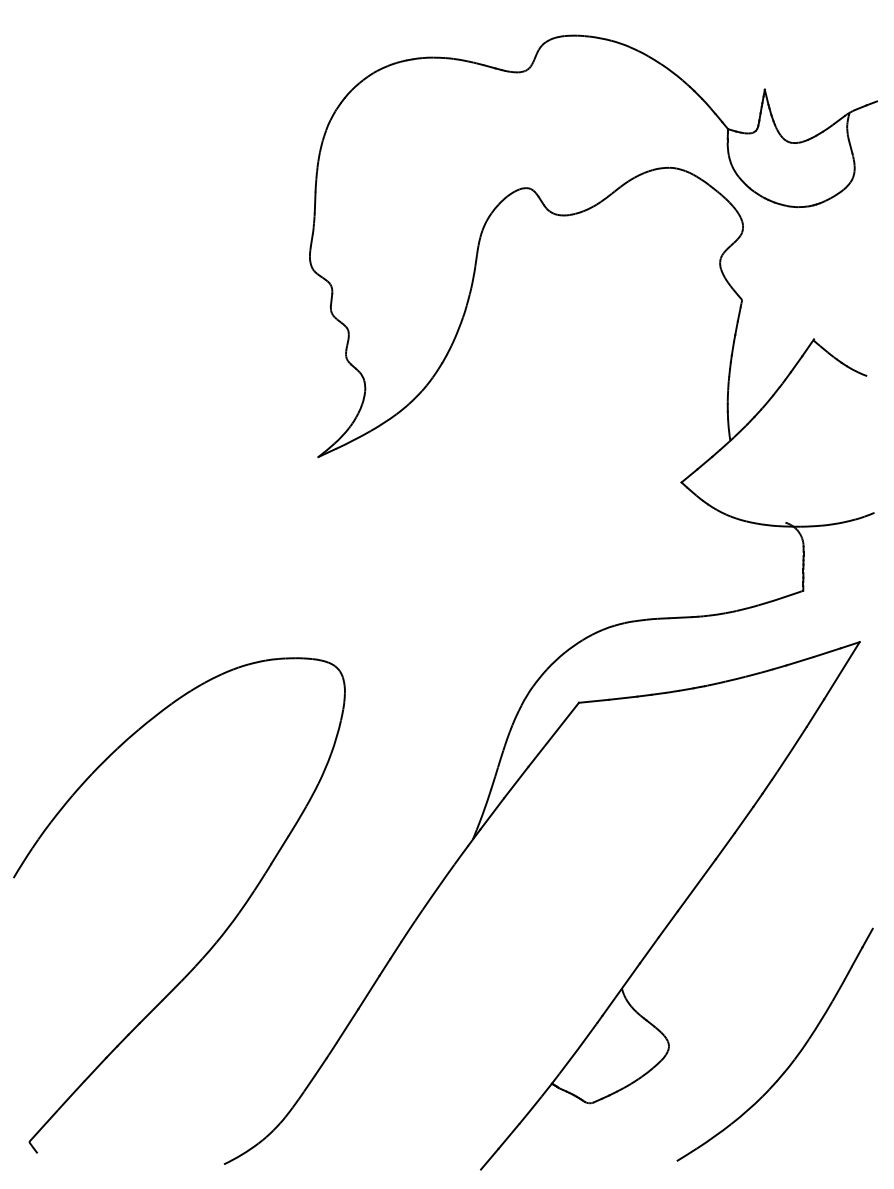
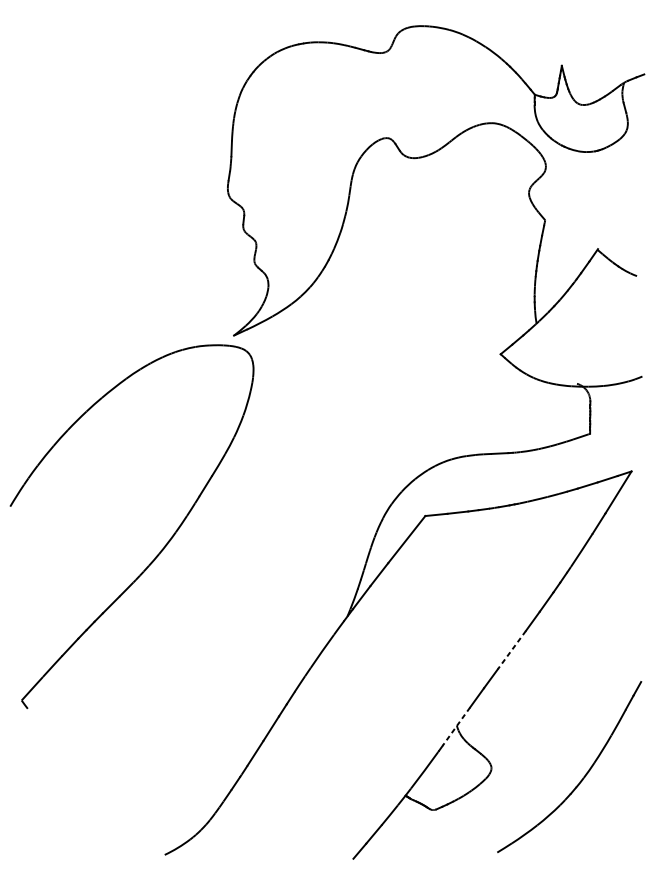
line: (696, 885) -> (511, 650), solid -> dashed
part: (216, 940) -> (159, 552), moved
line: (620, 989) -> (455, 726), solid -> dashed

